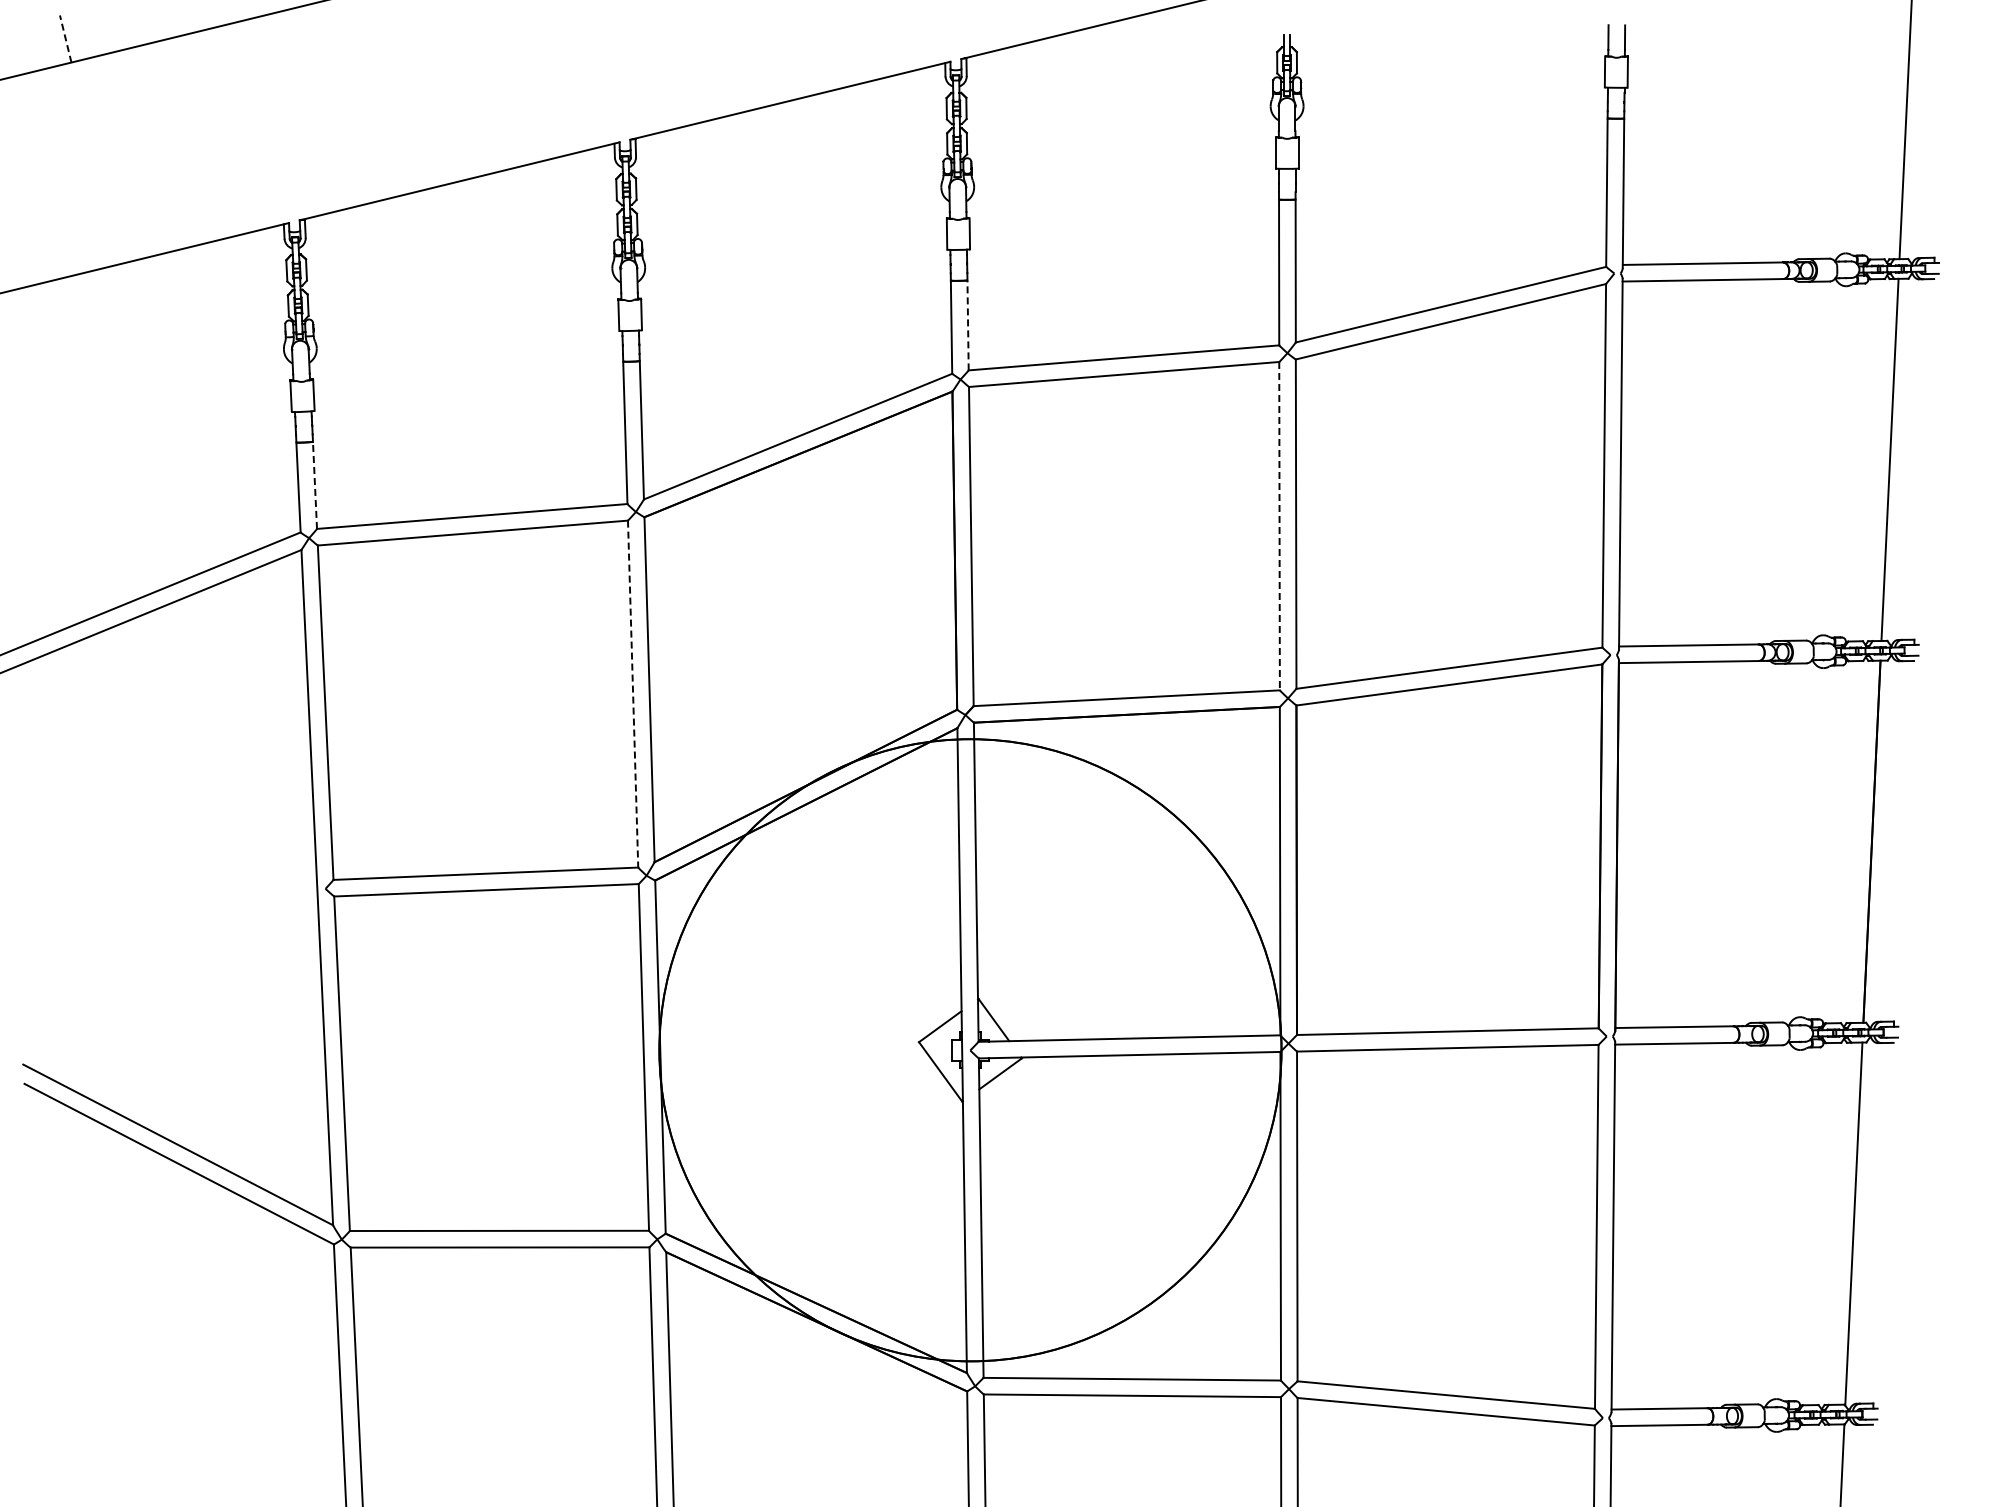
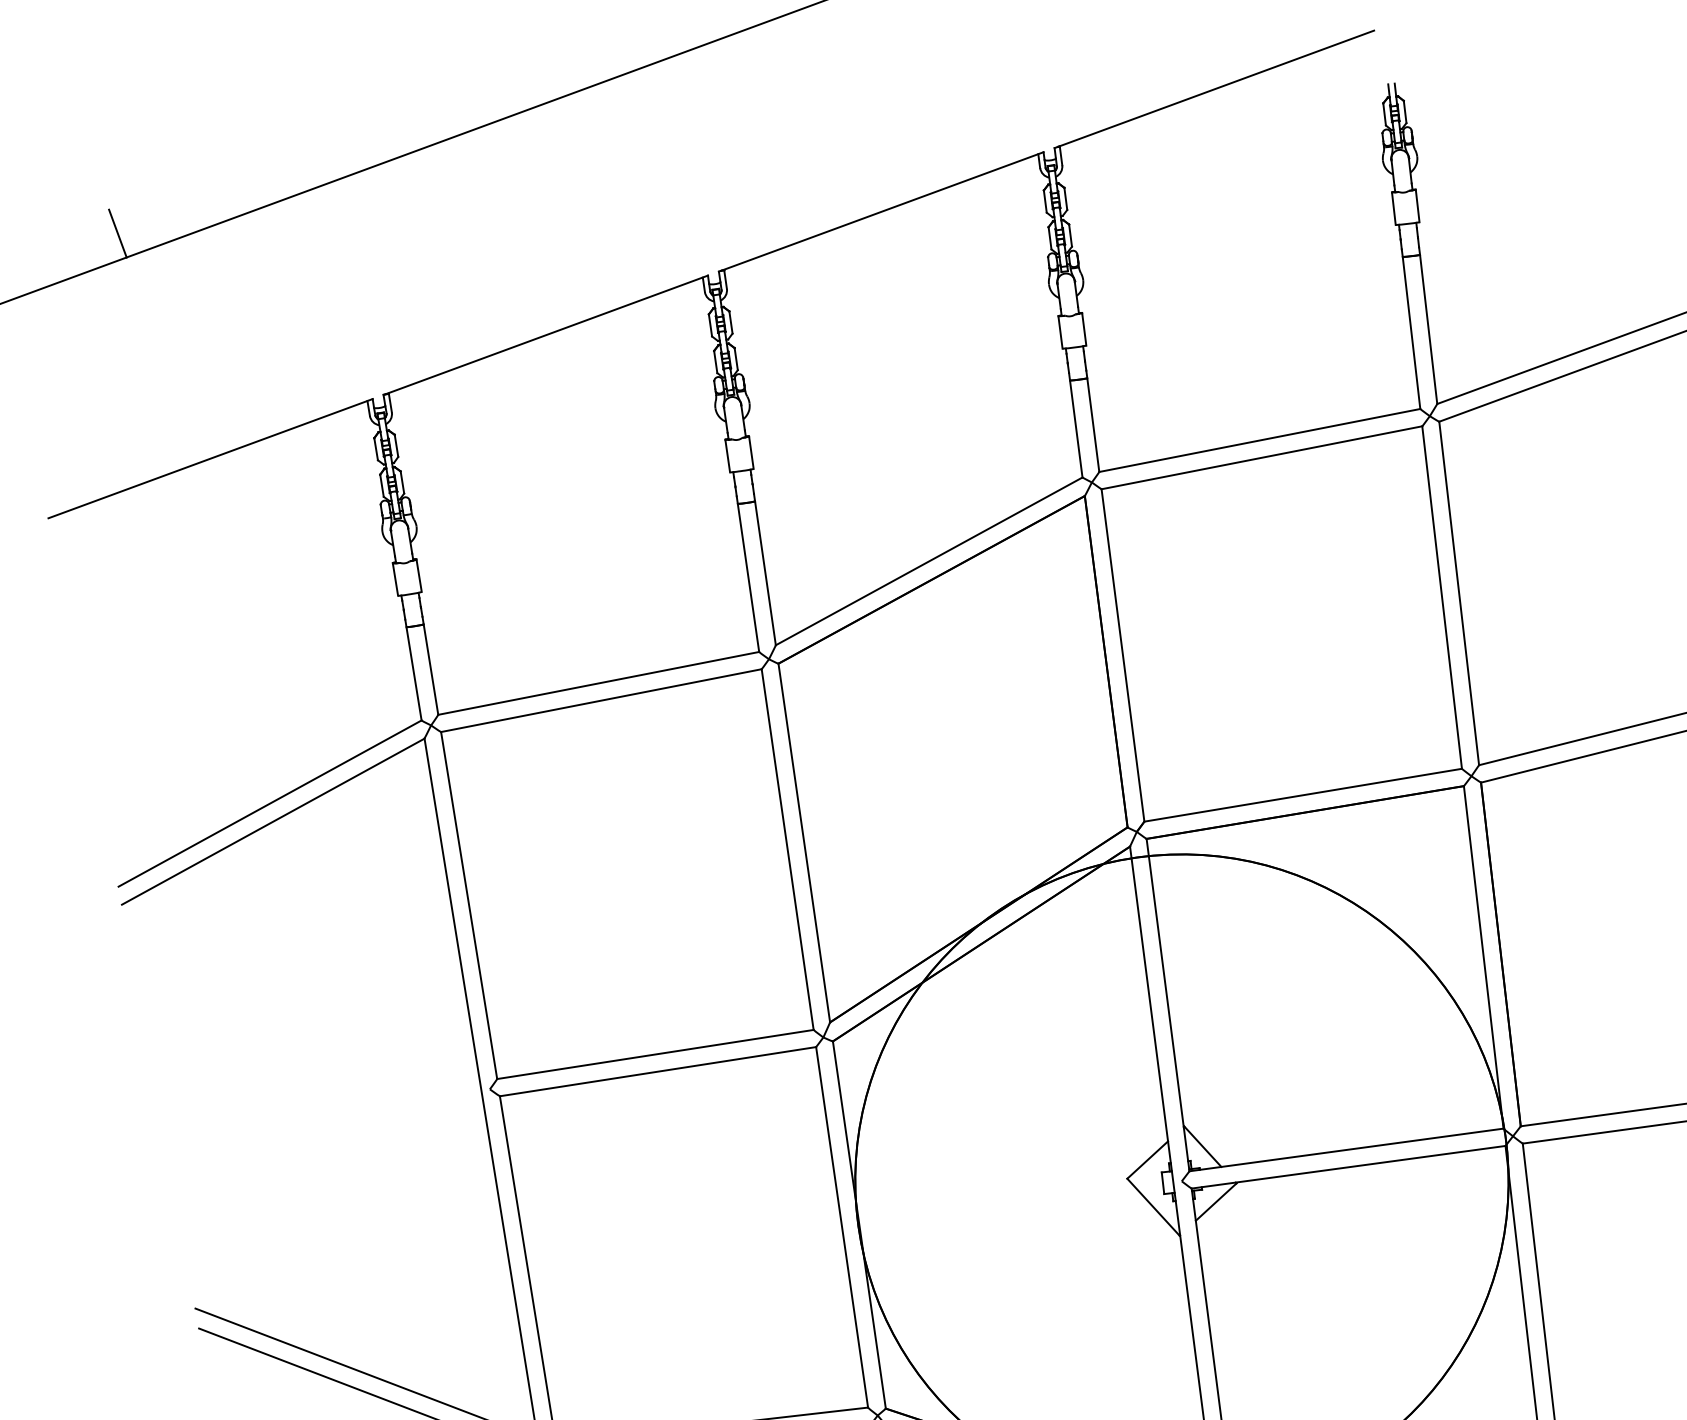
line: (65, 38) -> (117, 233), dashed -> solid
line: (968, 325) -> (1093, 425), dashed -> solid
line: (315, 485) -> (431, 669), dashed -> solid
line: (1279, 526) -> (1442, 597), dashed -> solid
line: (633, 694) -> (788, 849), dashed -> solid

